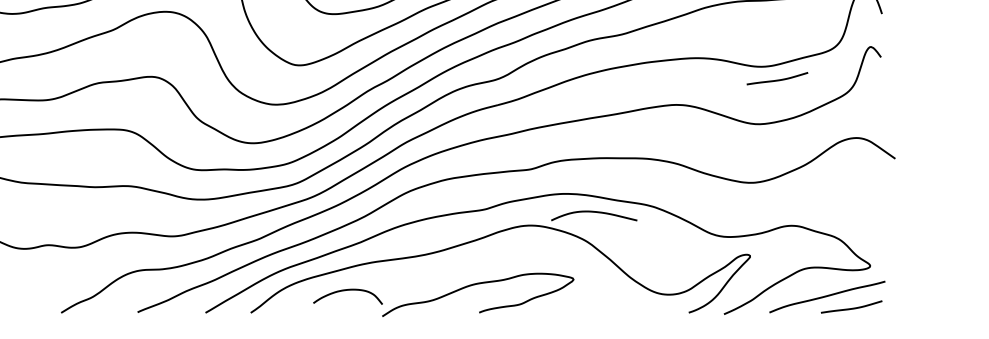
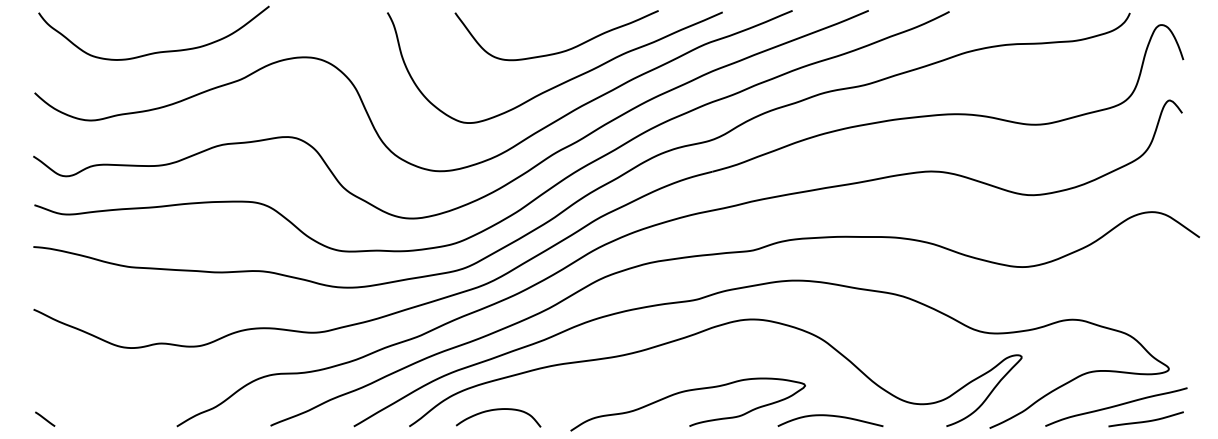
curve: (776, 79) -> (1054, 140), removed
curve: (594, 212) -> (830, 416), moved
curve: (347, 290) -> (498, 410), moved

